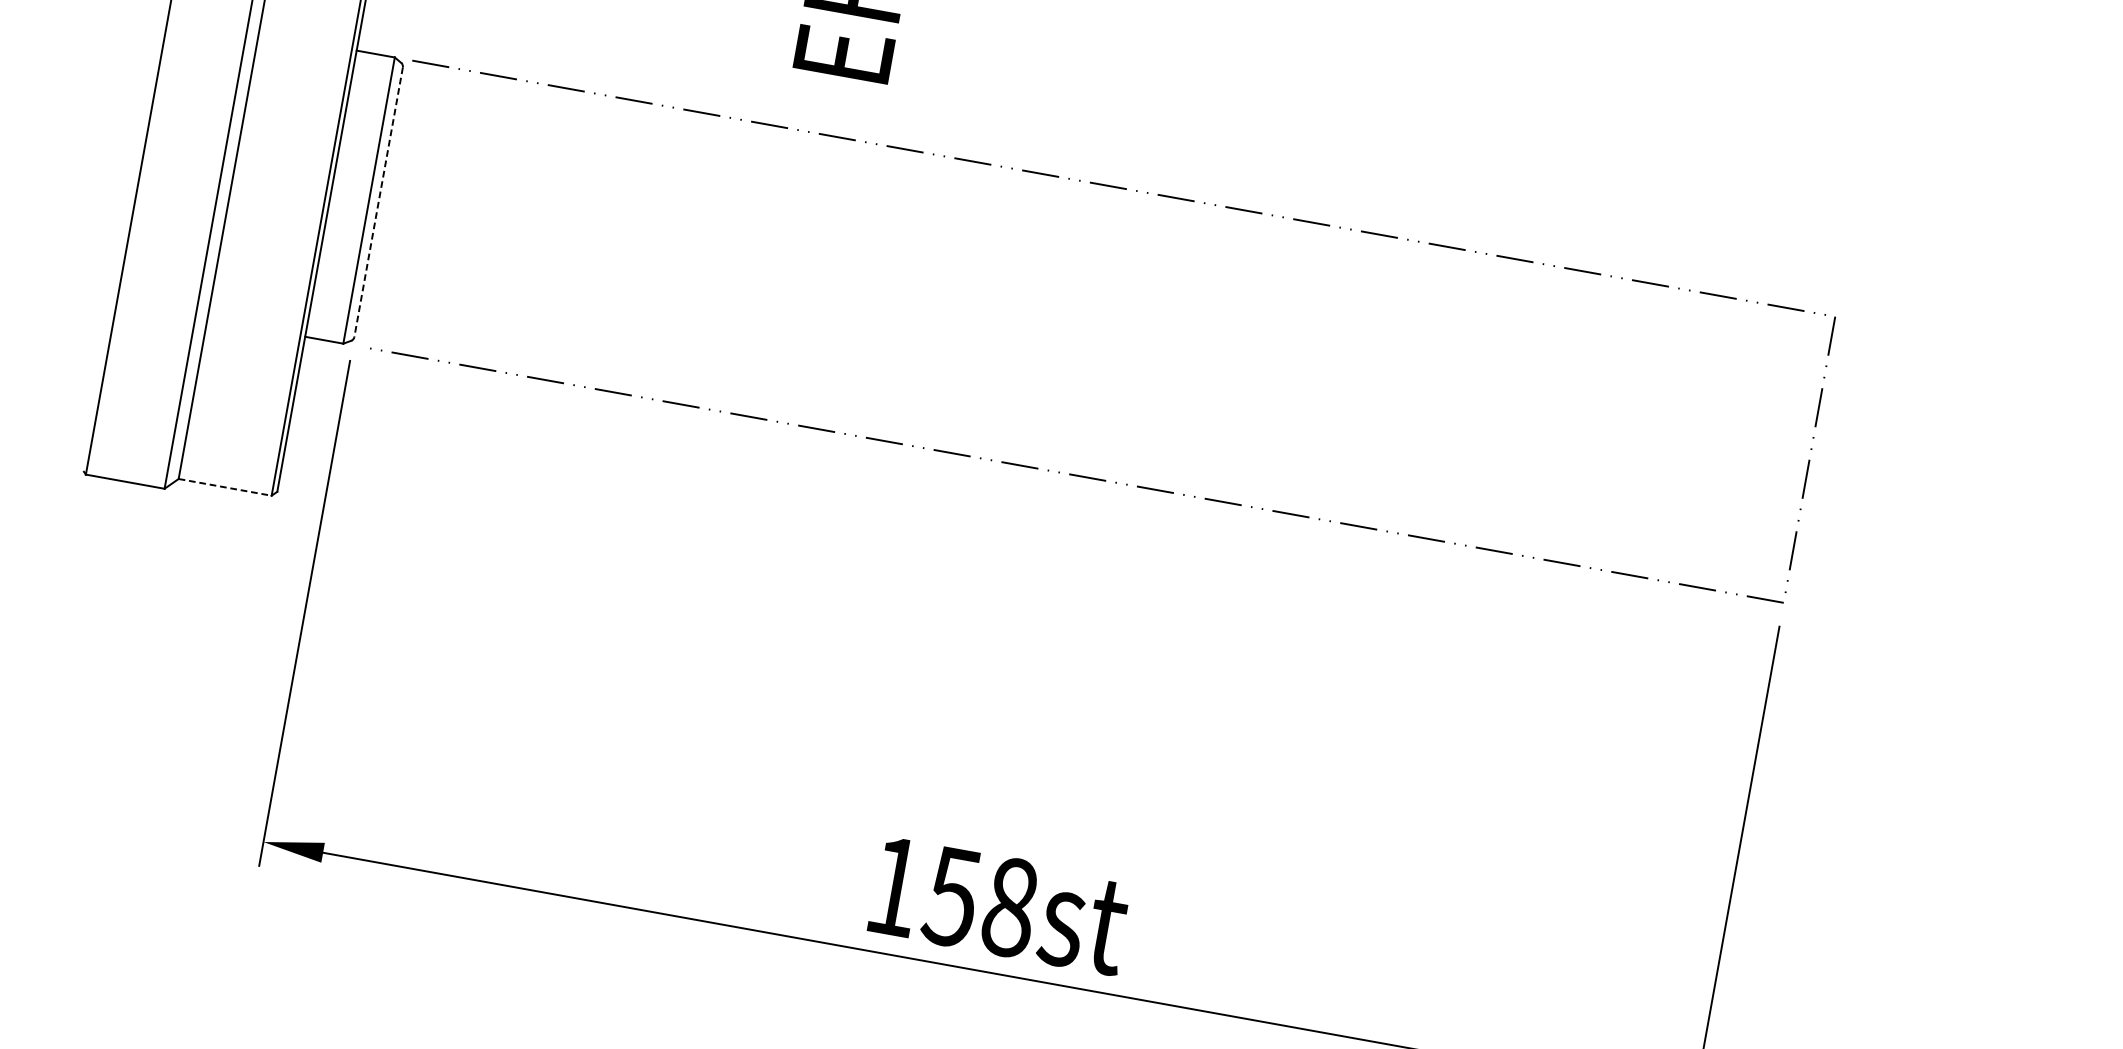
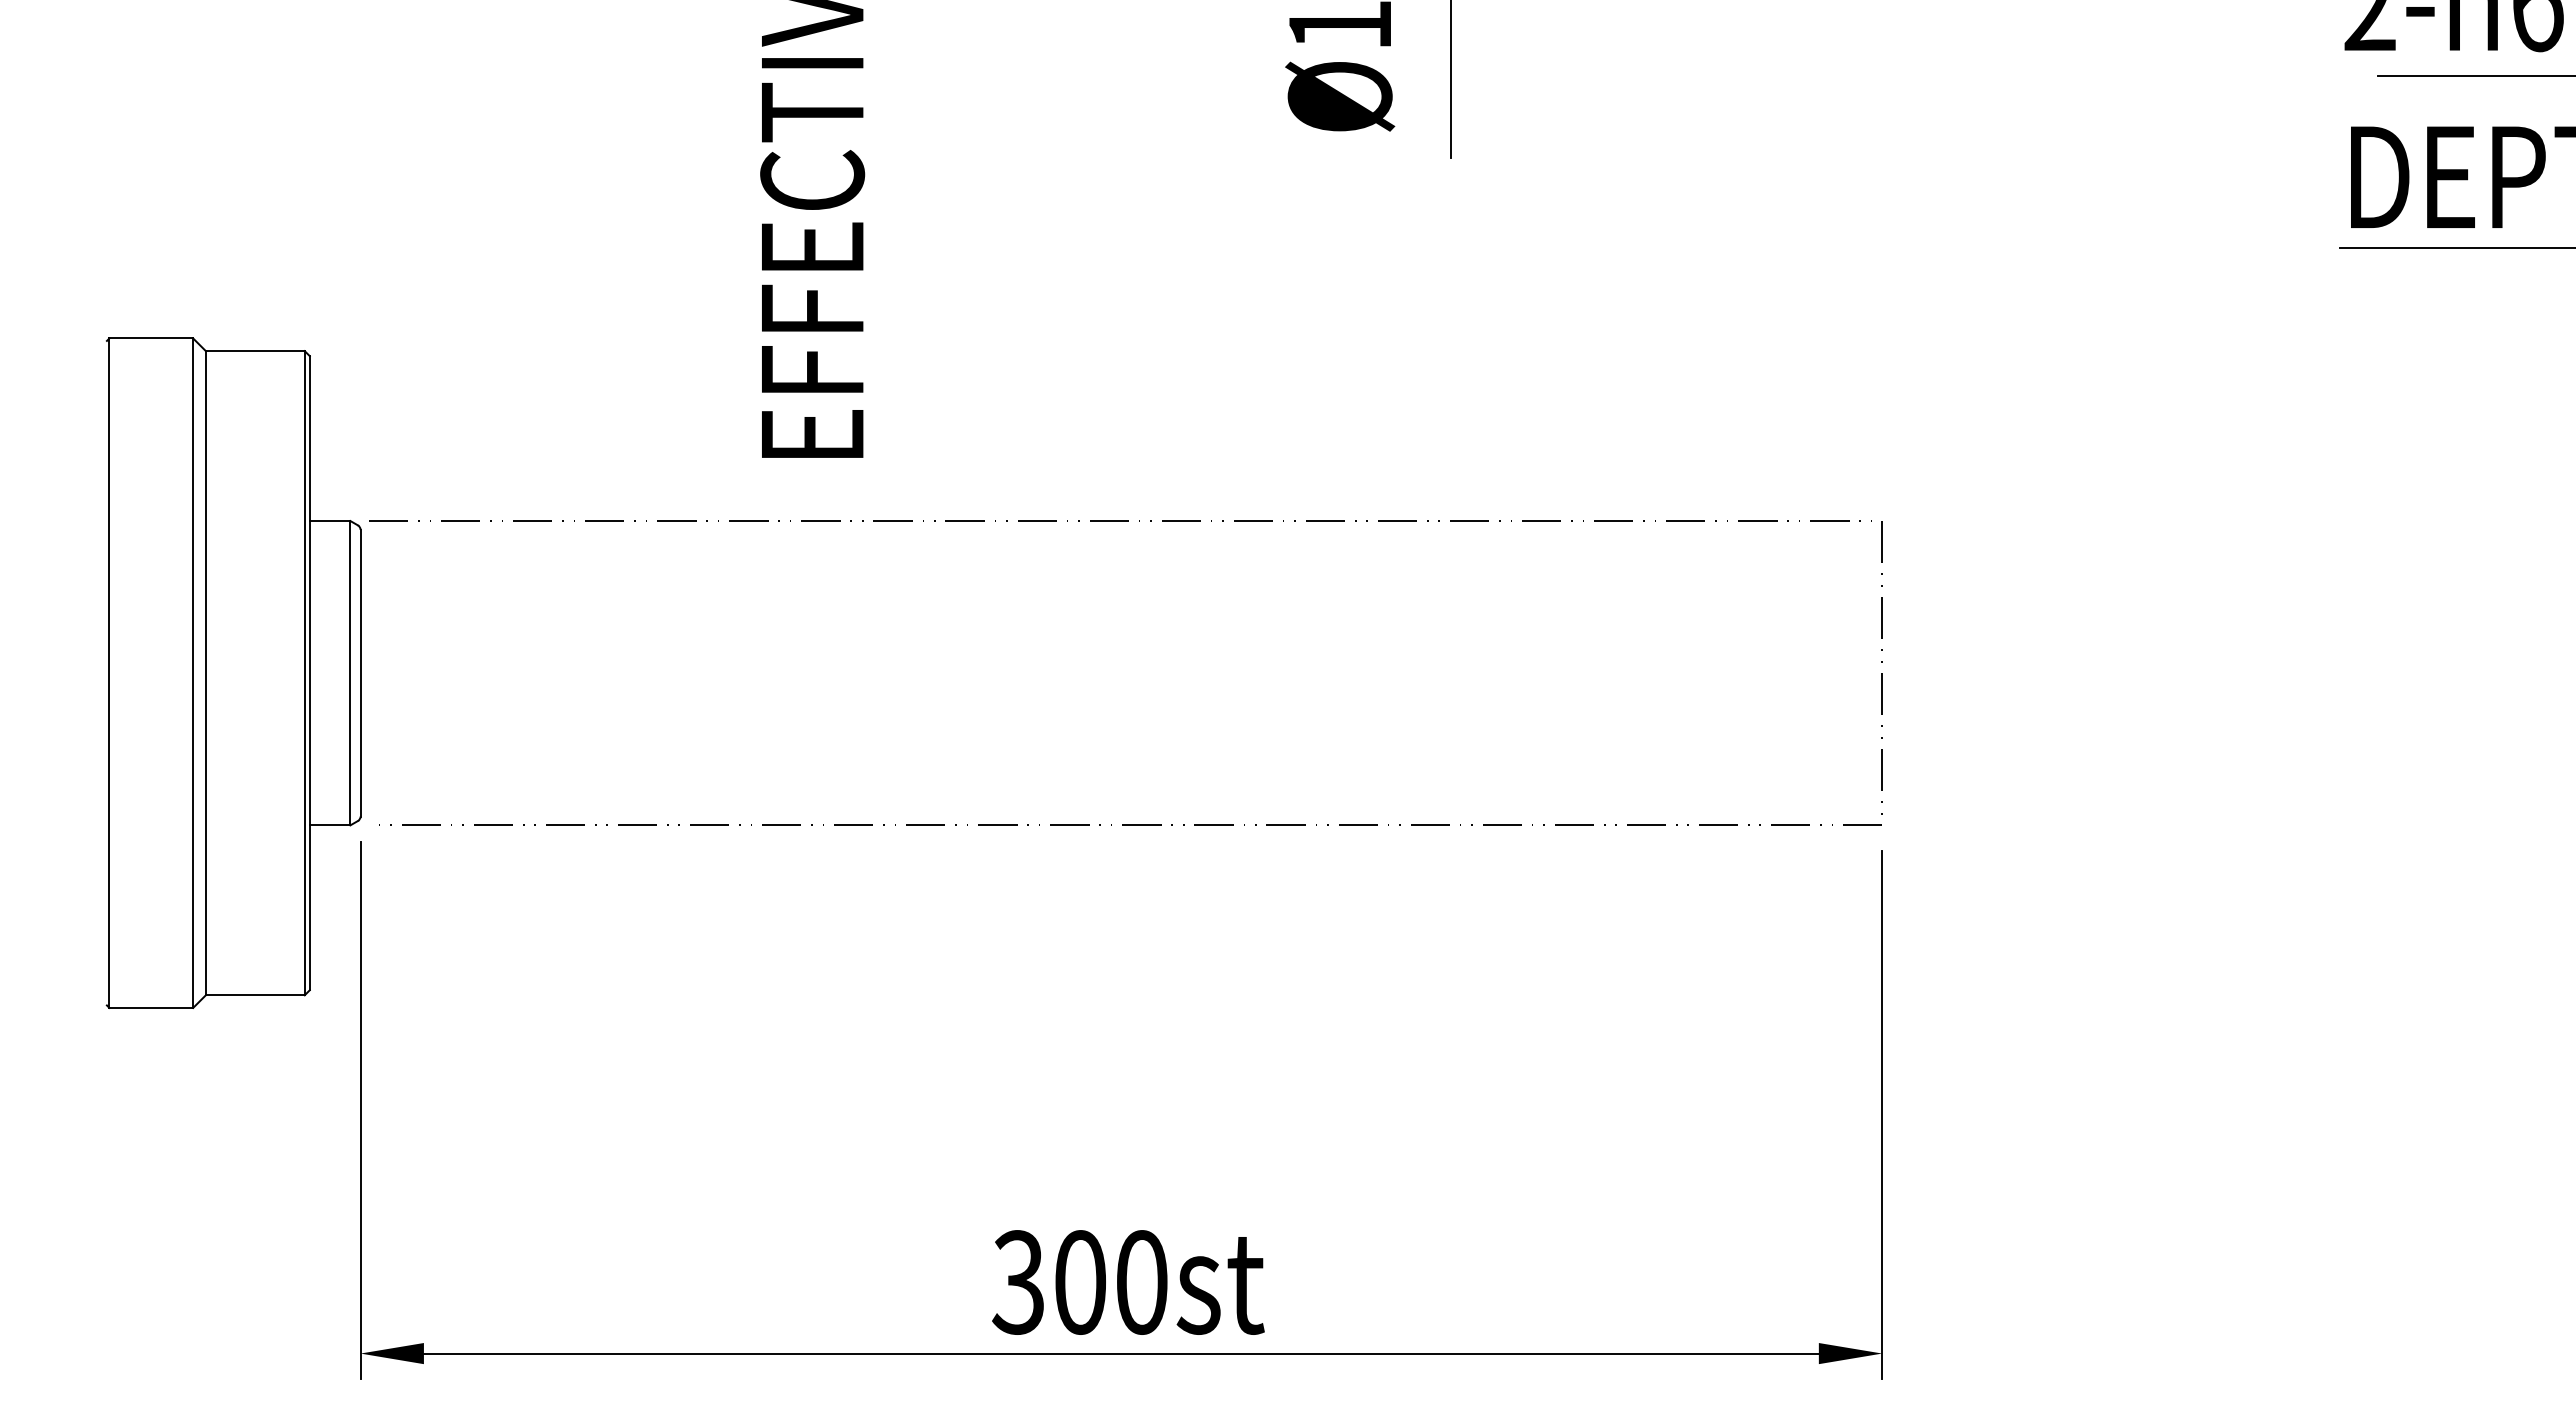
line: (378, 202) -> (360, 673), dashed -> solid
line: (225, 487) -> (255, 995), dashed -> solid
text: (951, 896) -> (1079, 1282), 158st -> 300st

